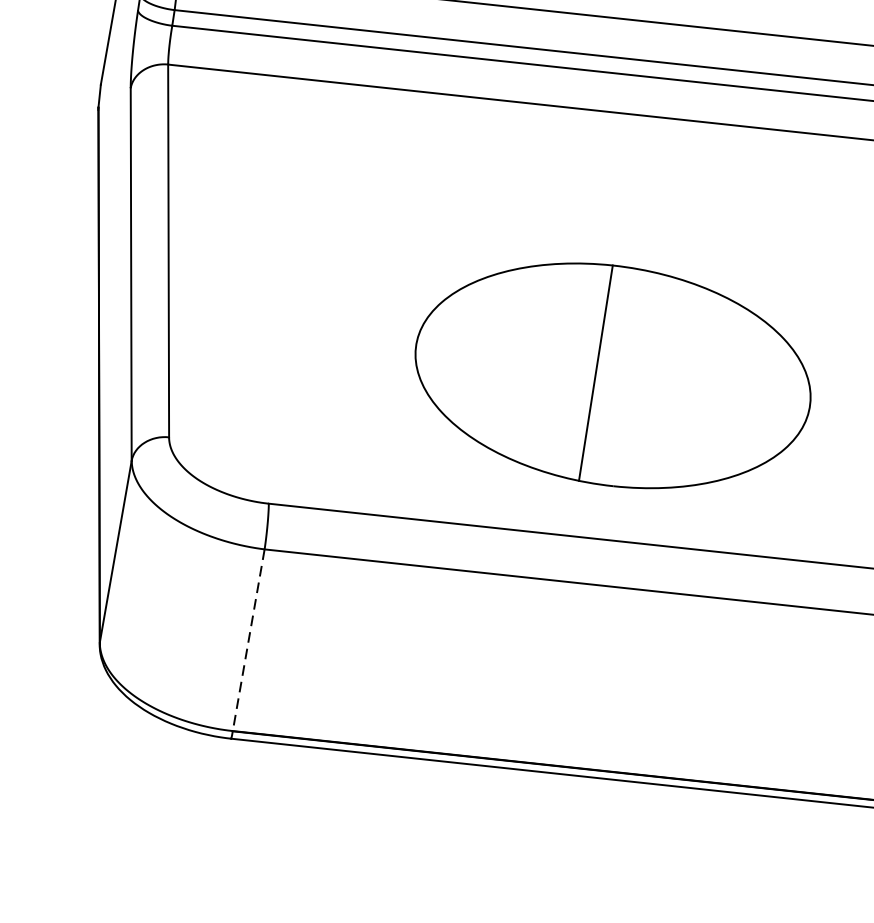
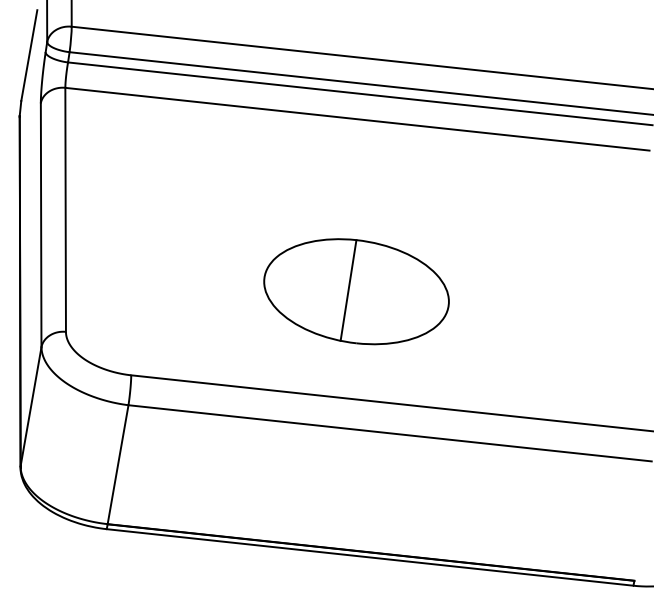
part: (612, 375) -> (356, 291), size x0.71
line: (249, 641) -> (118, 465), dashed -> solid

